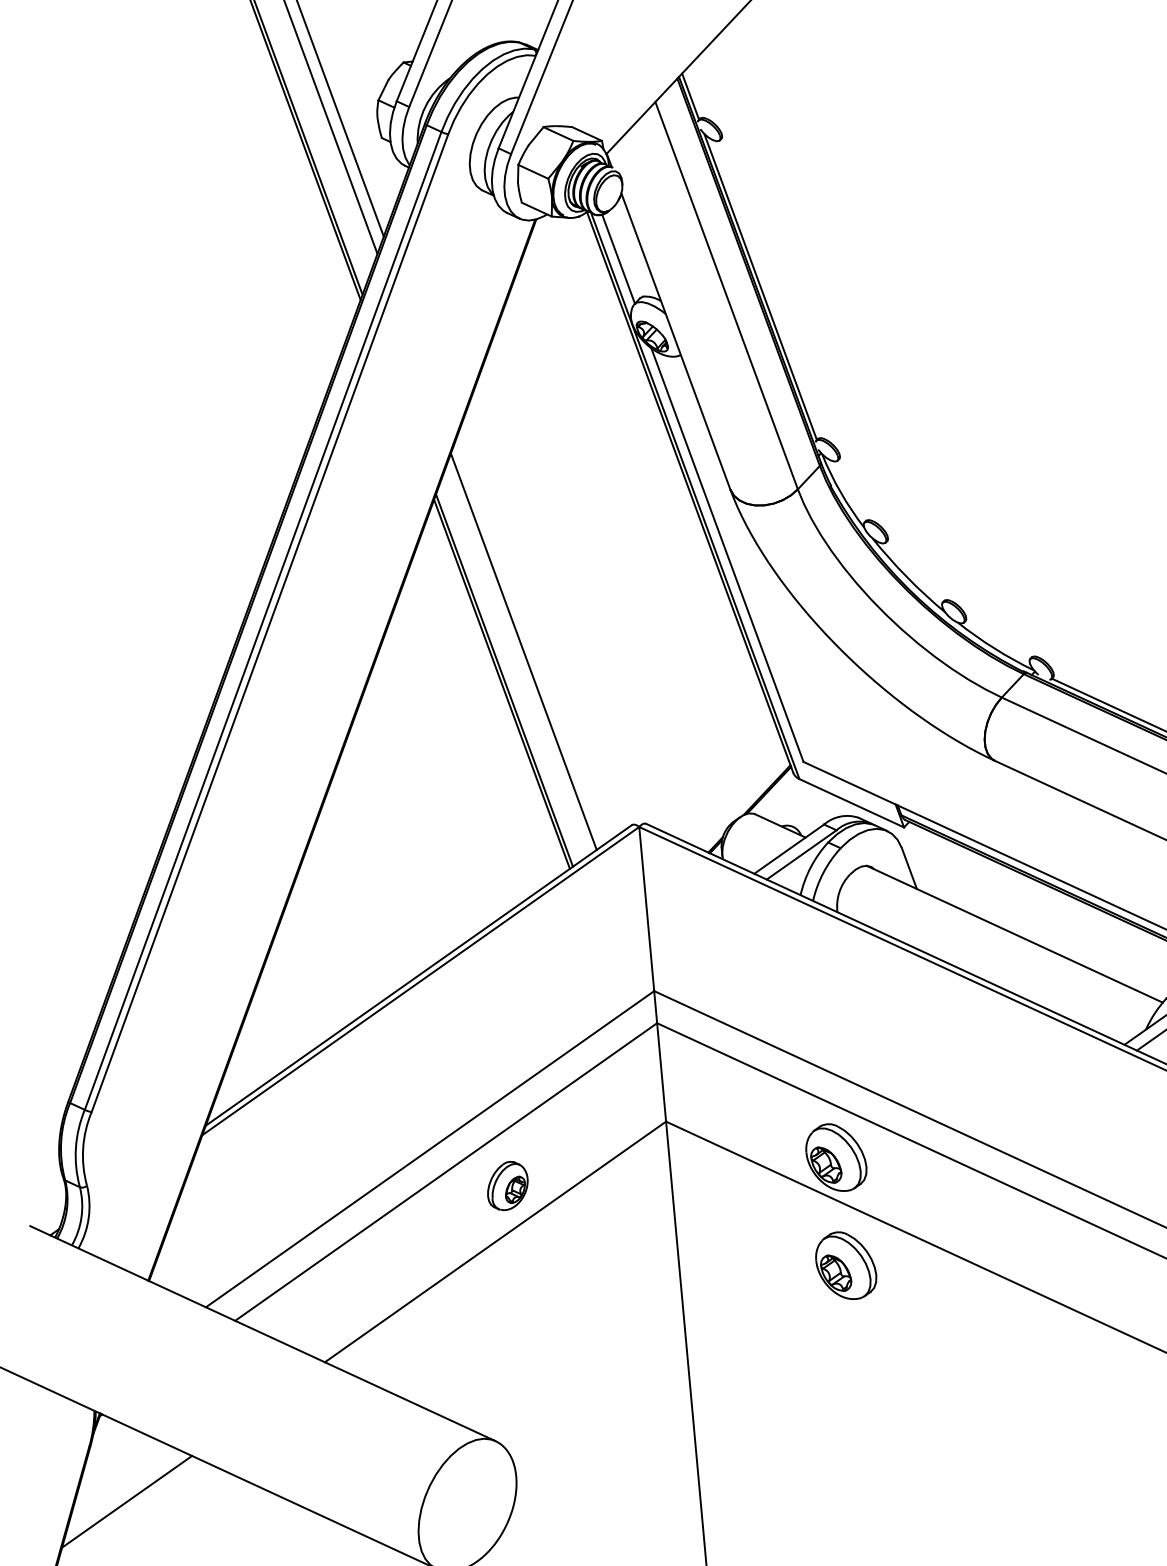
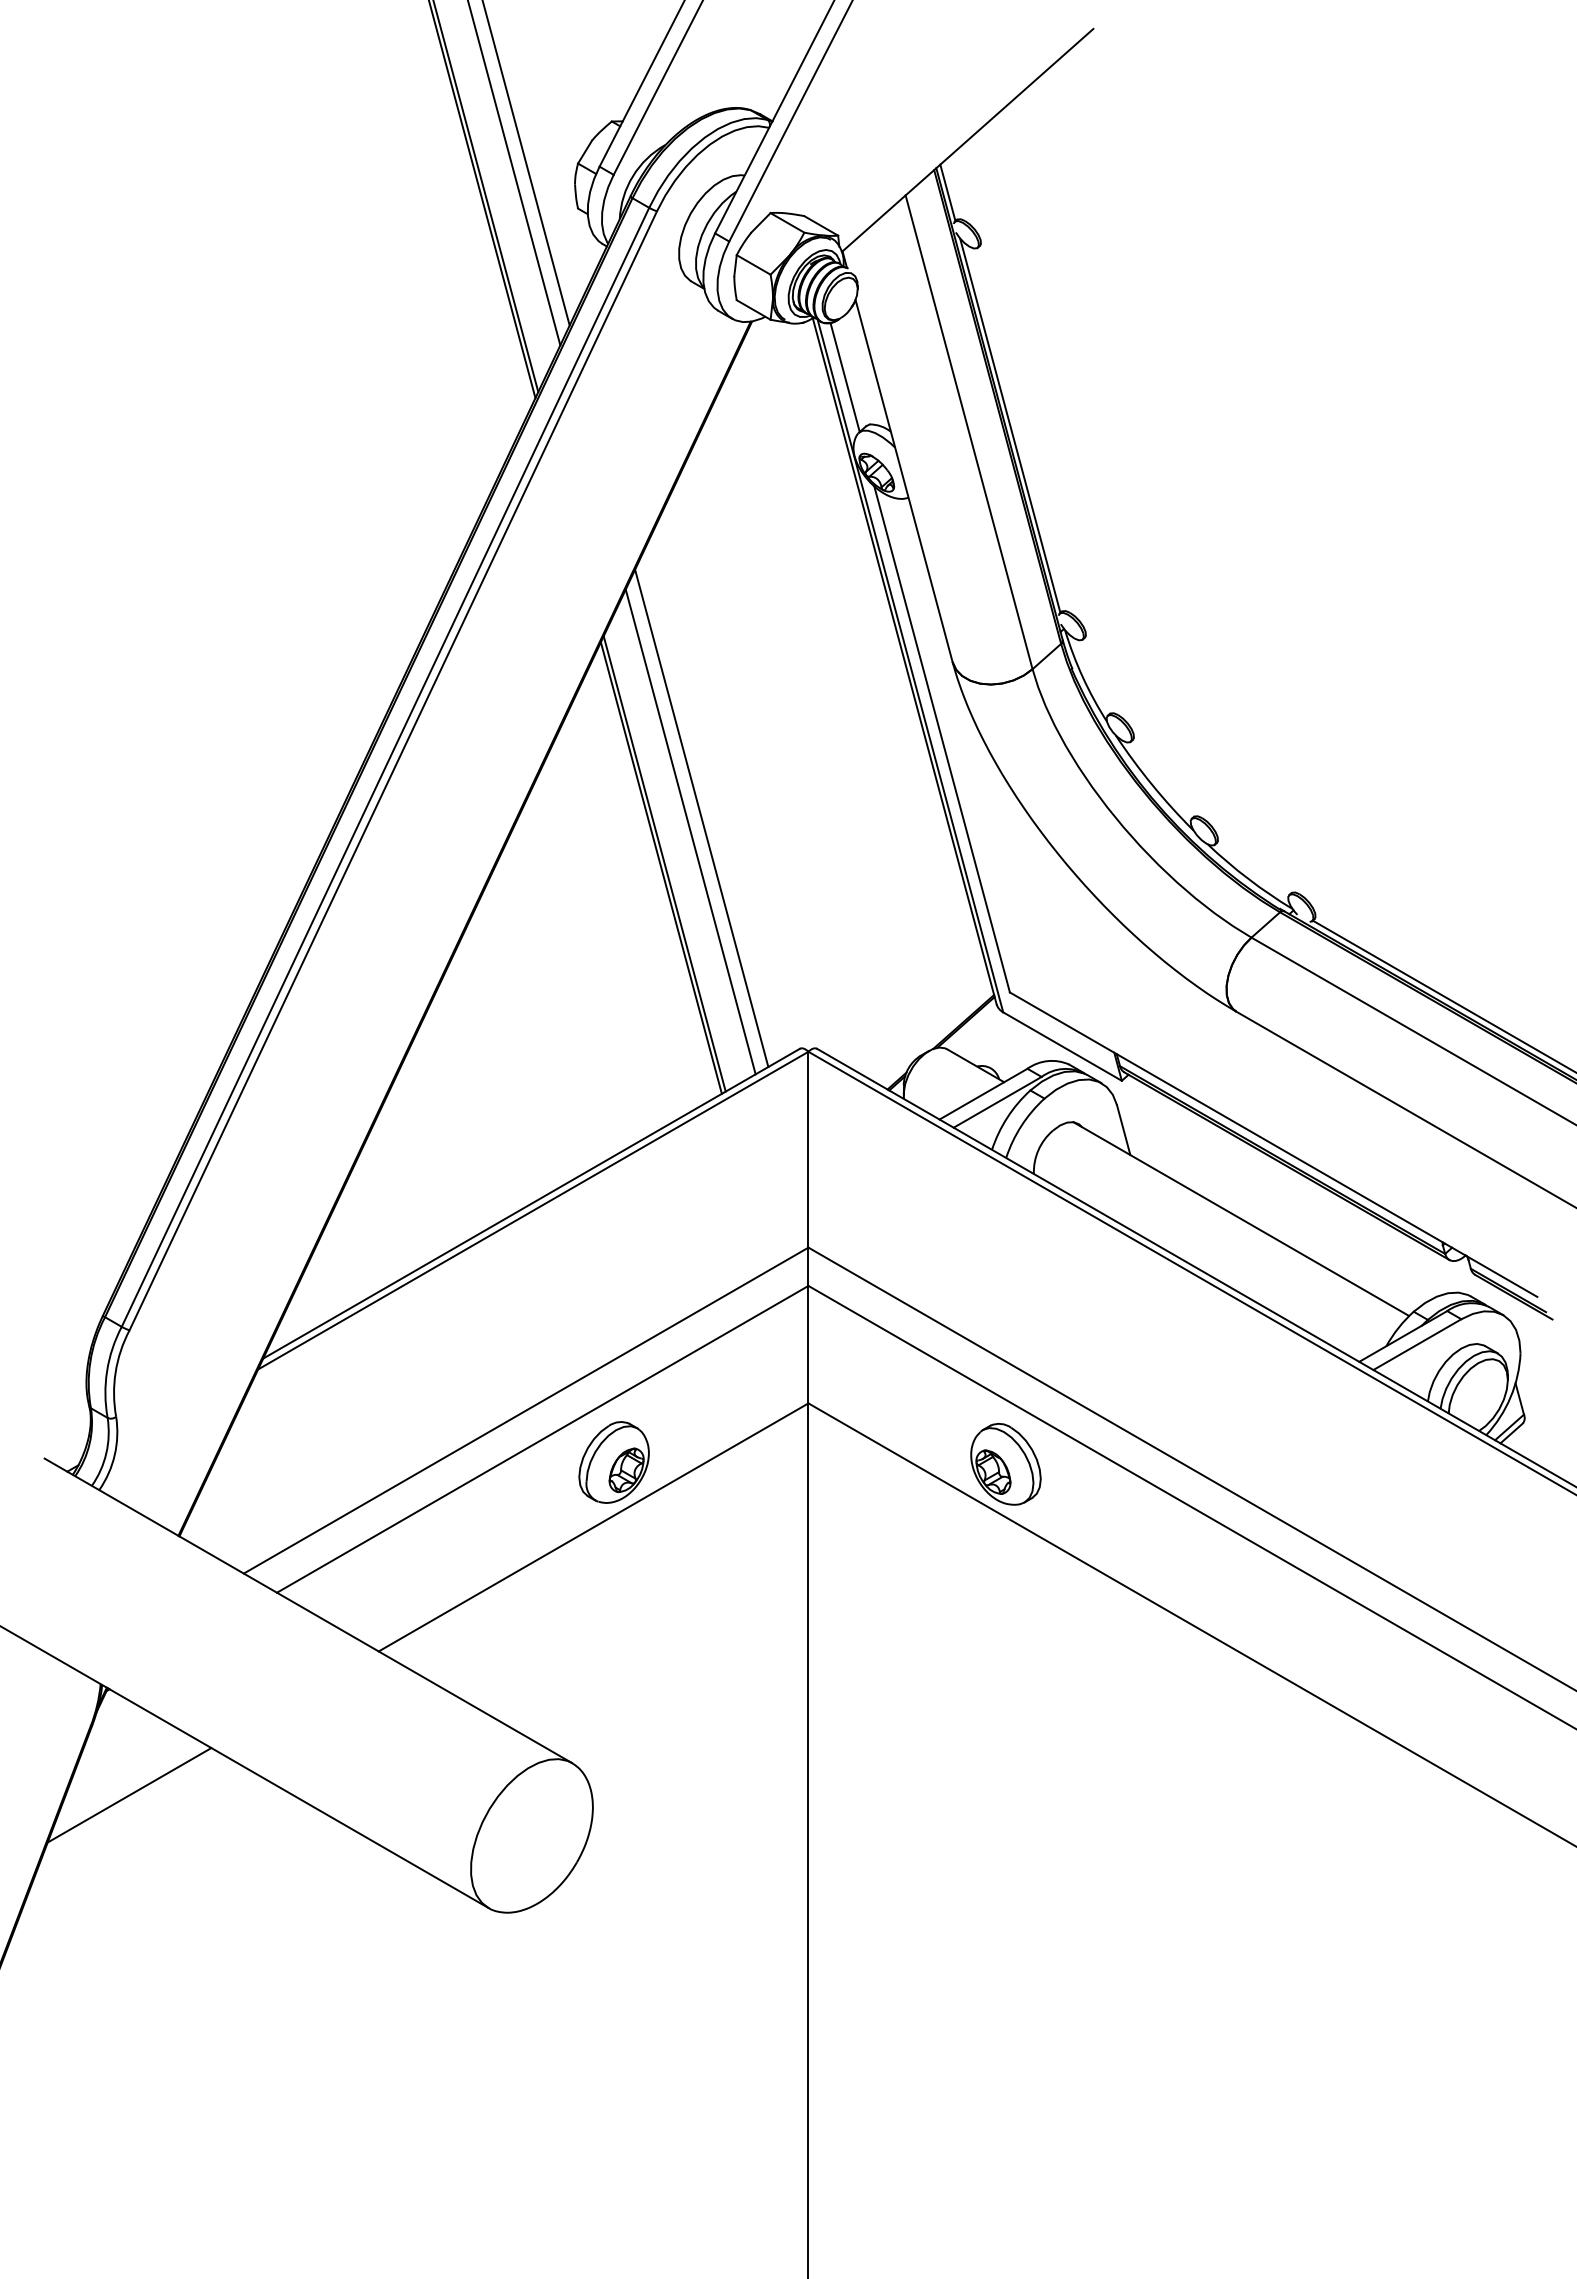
line: (531, 639) -> (701, 818), added
part: (507, 1186) -> (613, 1462), size x1.43
part: (845, 1265) -> (1005, 1592), removed

